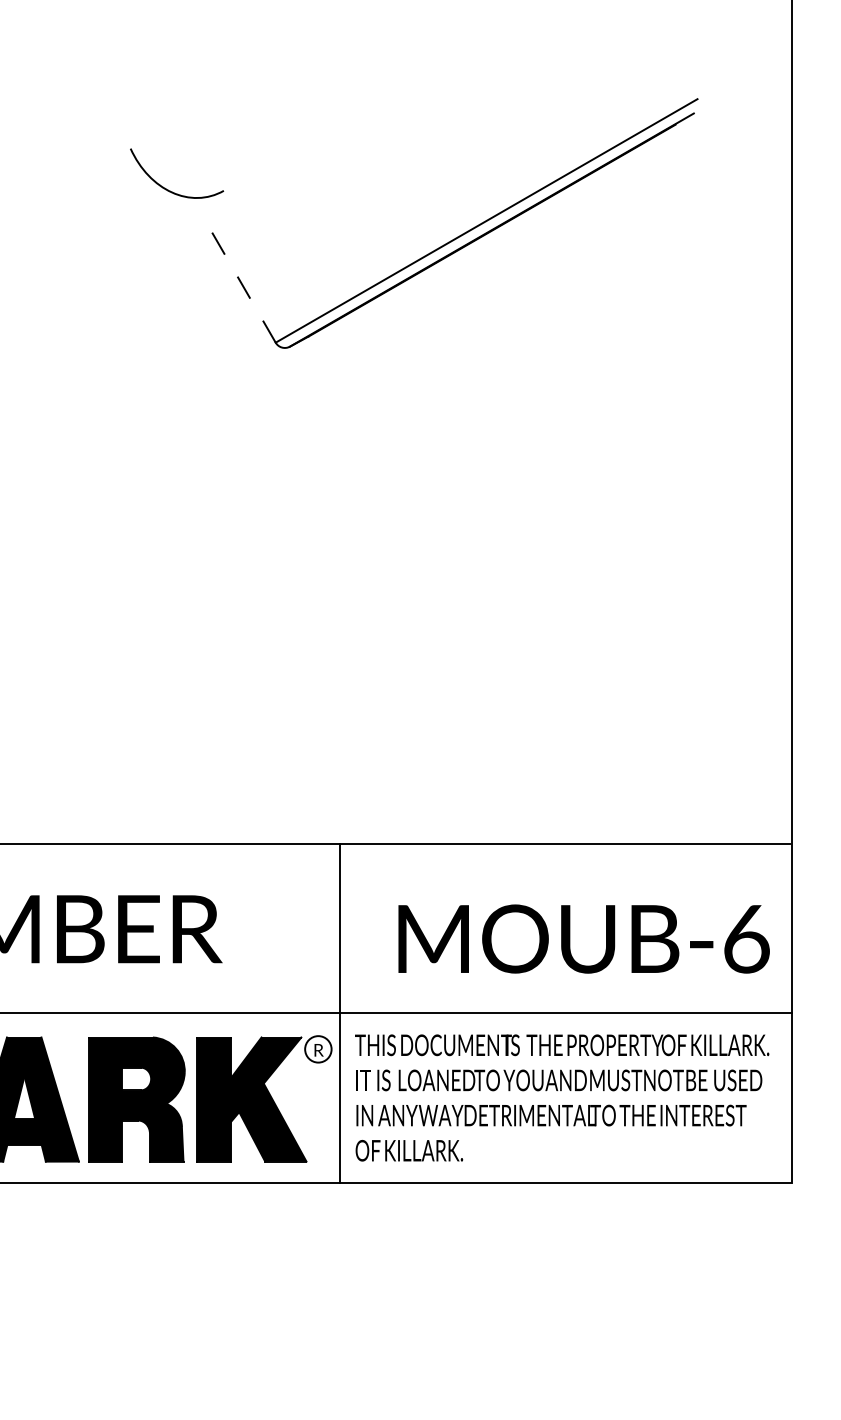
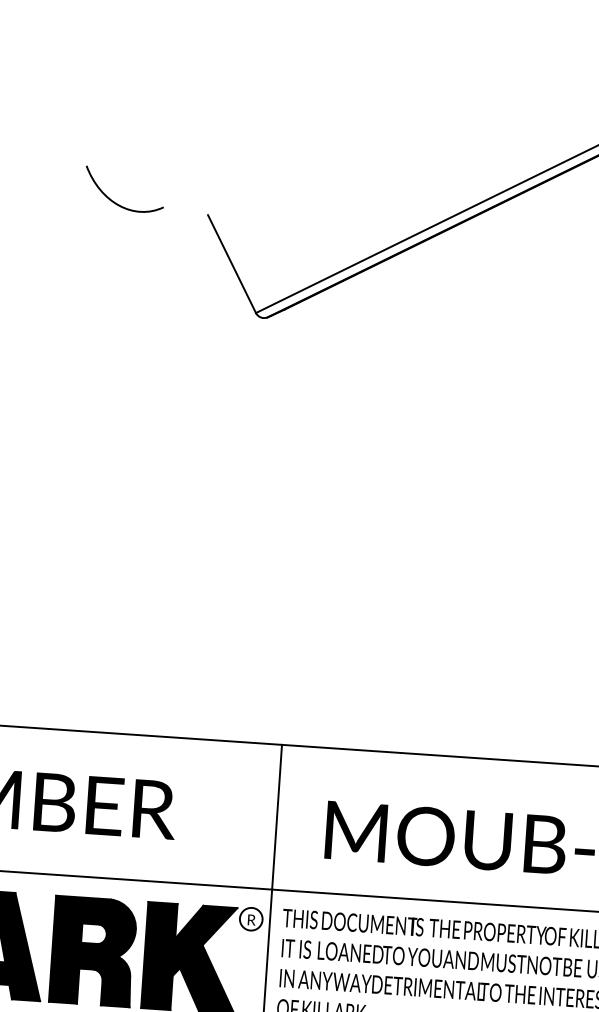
curve: (168, 189) -> (116, 202), moved
line: (243, 287) -> (231, 264), dashed -> solid

